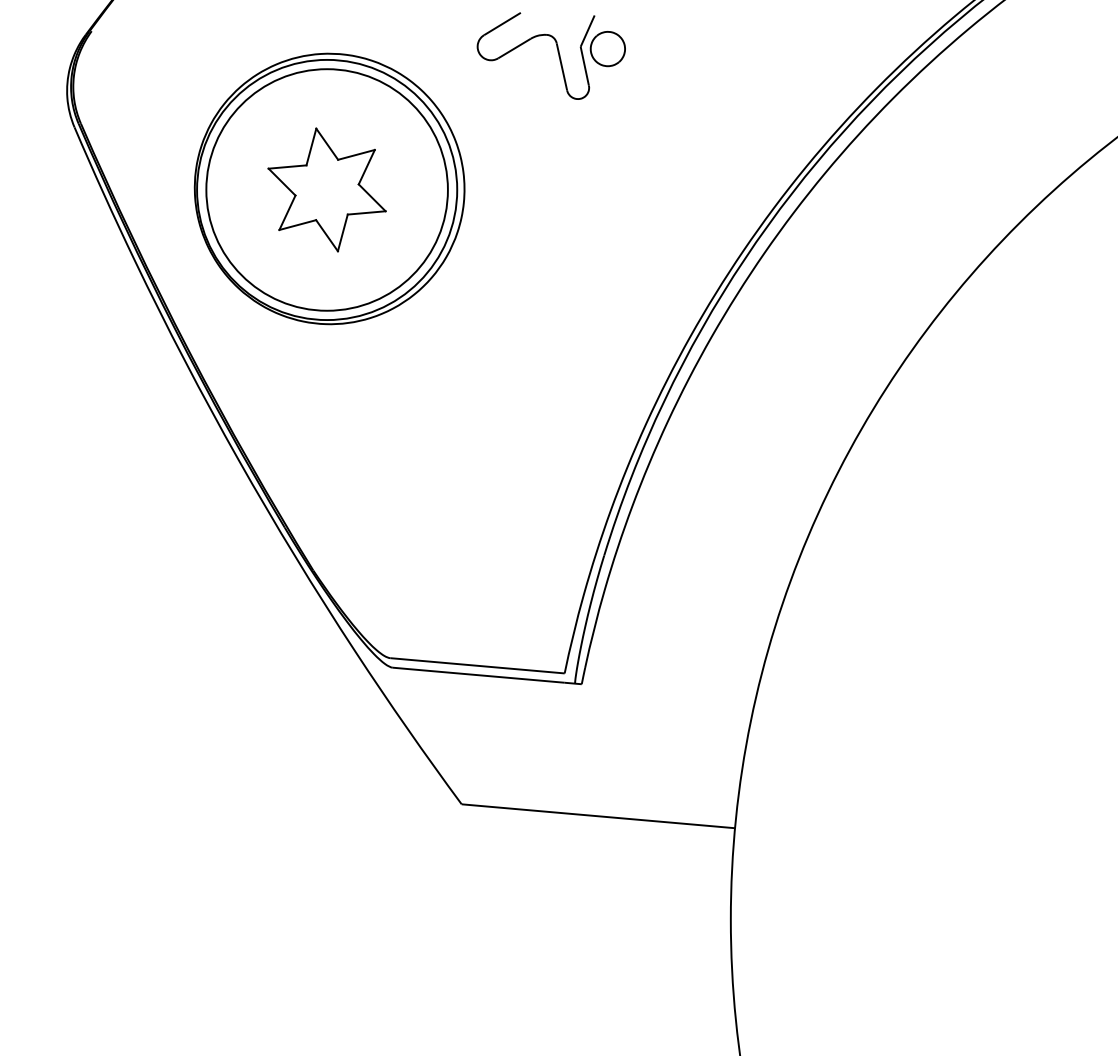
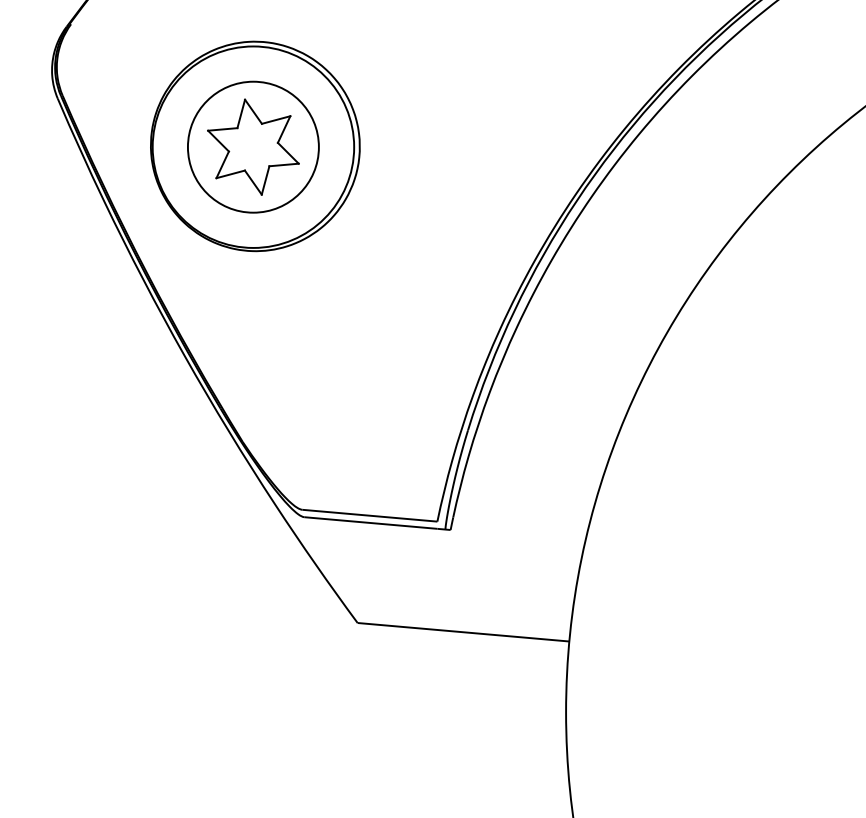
part: (551, 56) -> (427, 43), removed
circle: (325, 189) -> (252, 146), size x0.7

